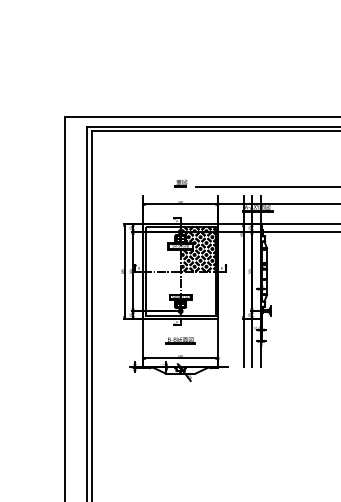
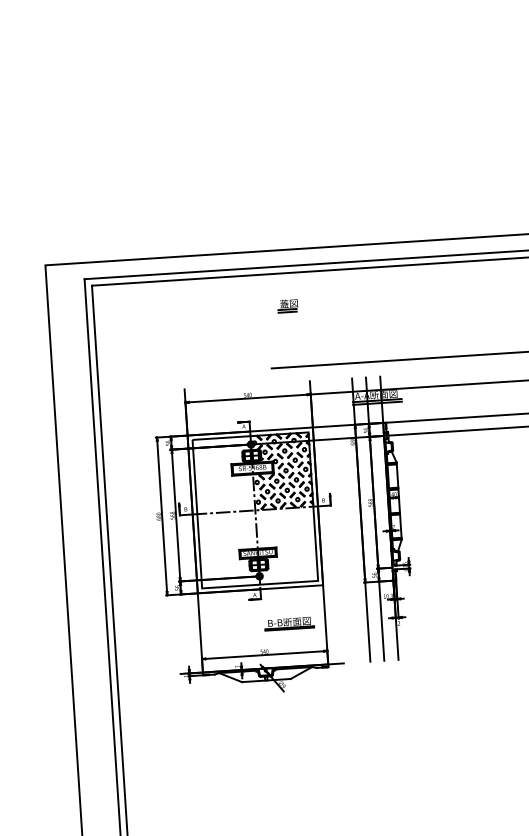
part: (180, 183) -> (286, 305), moved
part: (180, 340) -> (289, 623), moved

